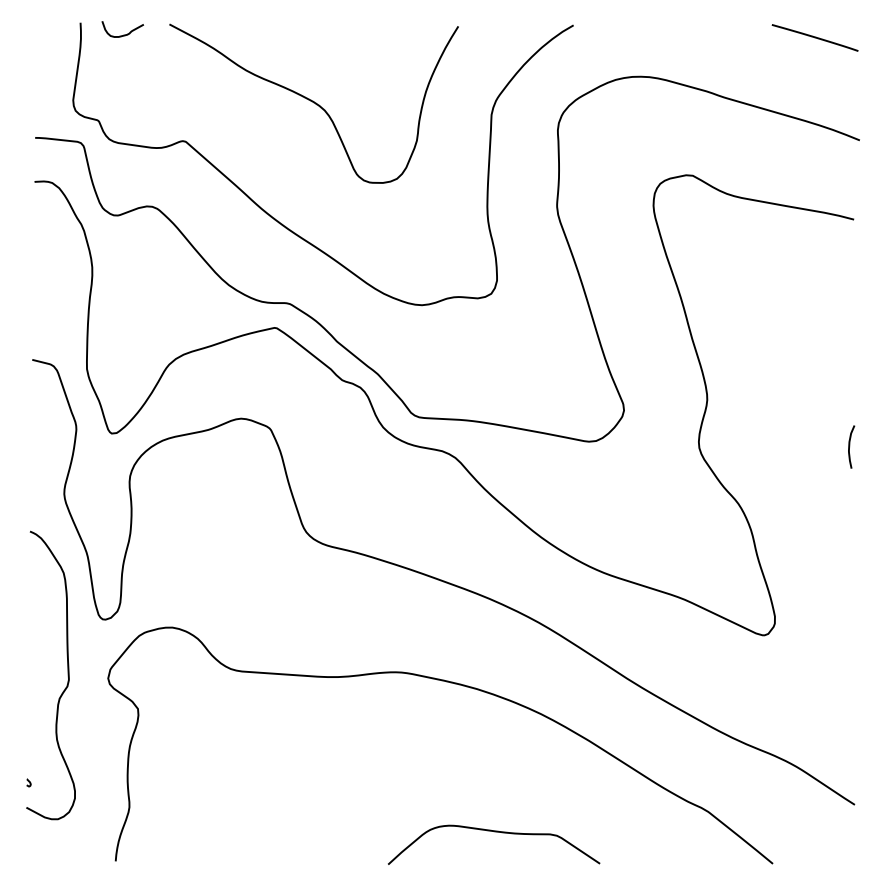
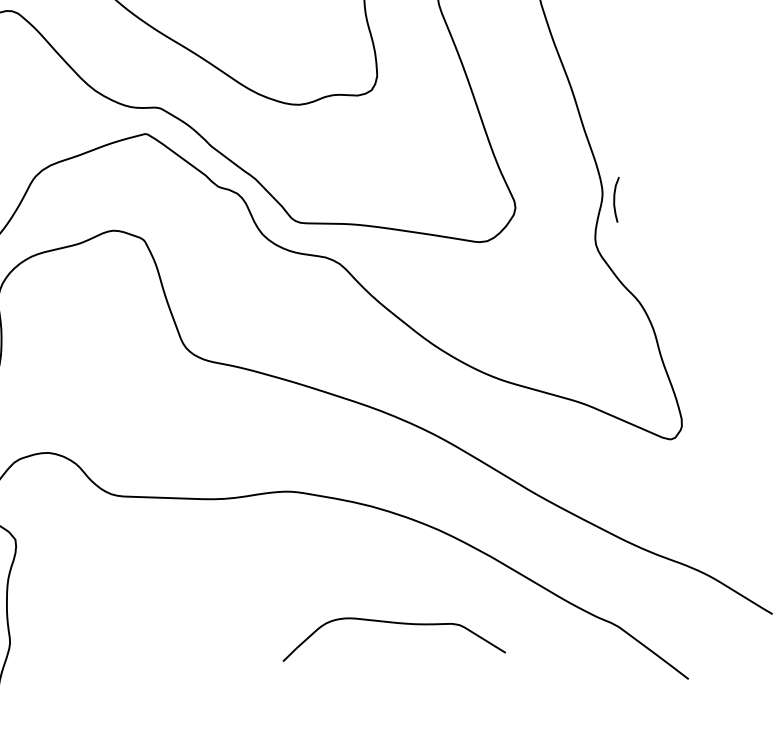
curve: (850, 446) -> (615, 199), moved
curve: (494, 832) -> (393, 623), moved

